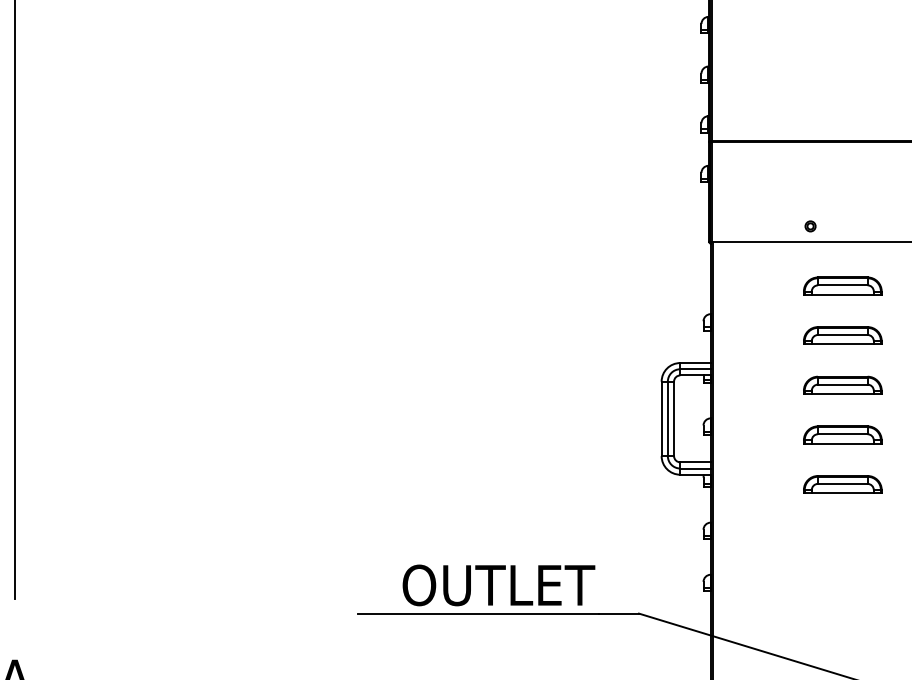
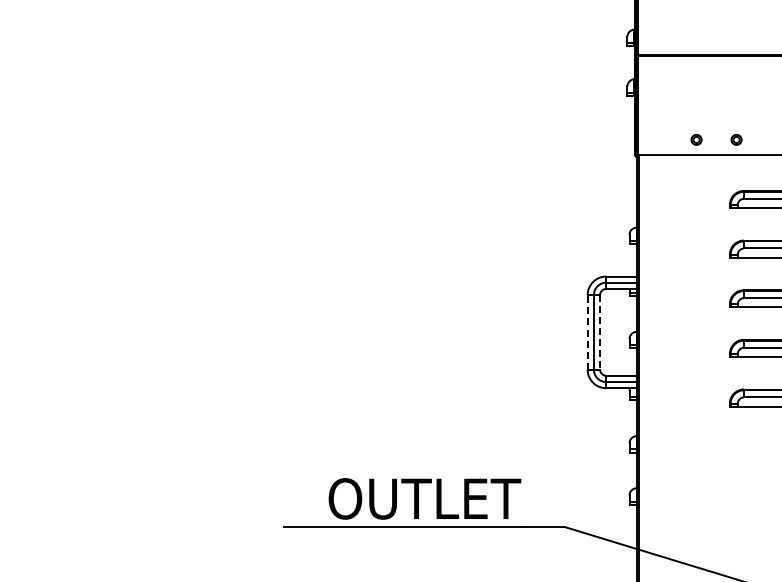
part: (770, 226) -> (696, 139), added
line: (661, 418) -> (587, 331), solid -> dashed
line: (674, 419) -> (600, 332), solid -> dashed

